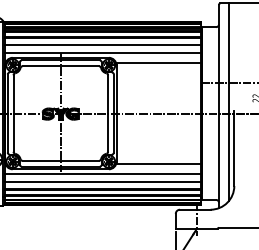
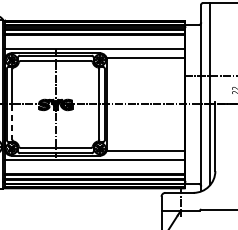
line: (102, 45) -> (94, 41), removed
line: (13, 133) -> (12, 122), solid -> dashed
line: (102, 181) -> (94, 166), removed

